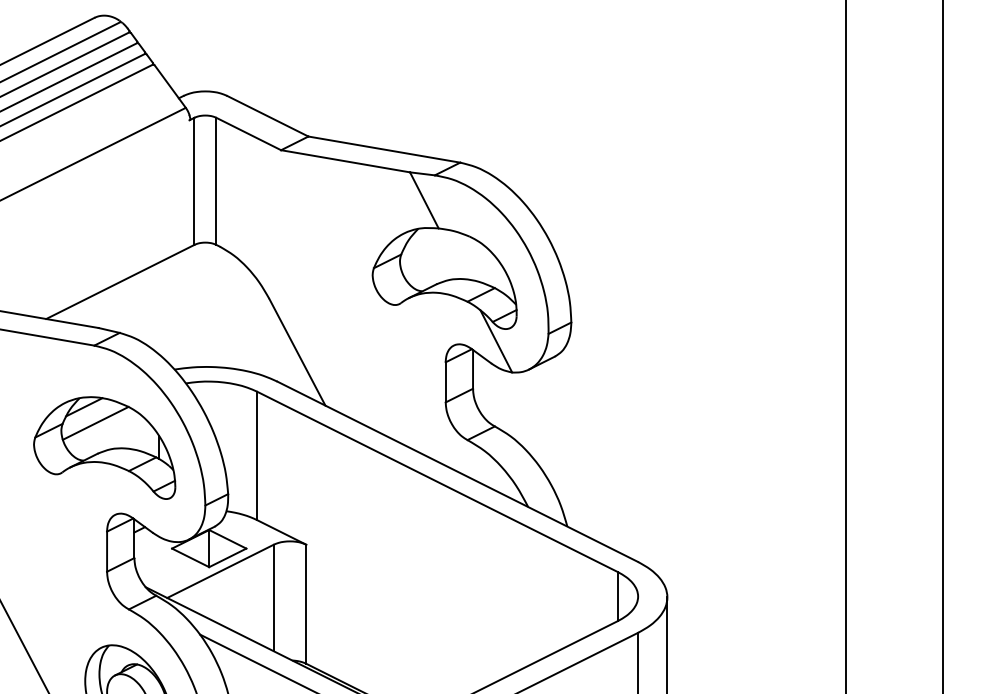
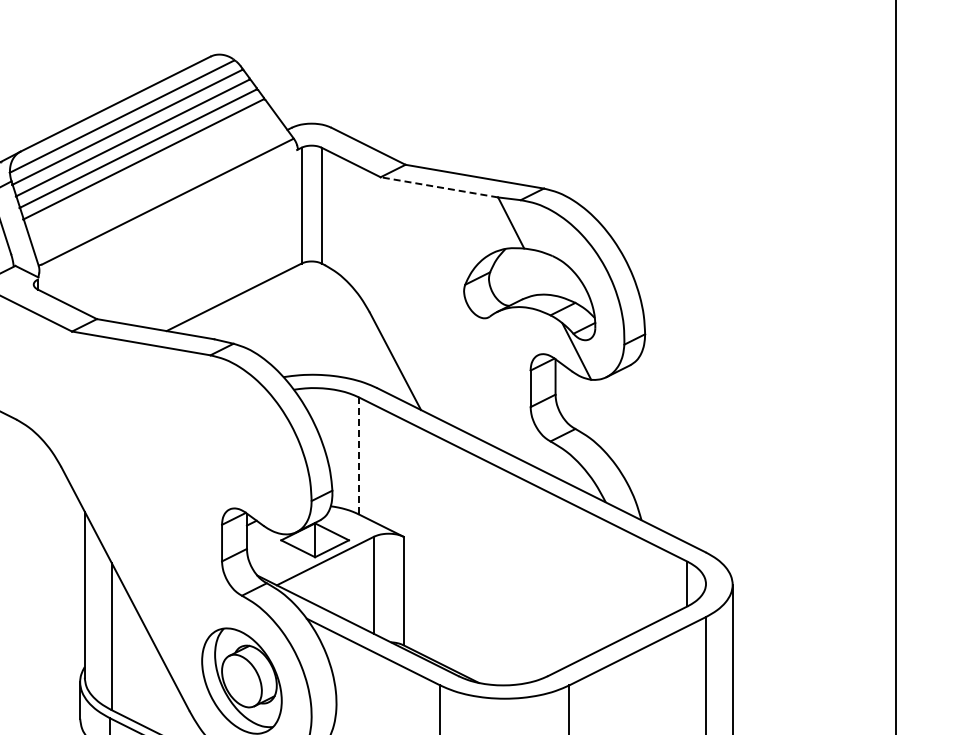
line: (345, 161) -> (439, 187), solid -> dashed
part: (104, 447) -> (219, 448), removed
line: (256, 455) -> (358, 455), solid -> dashed

